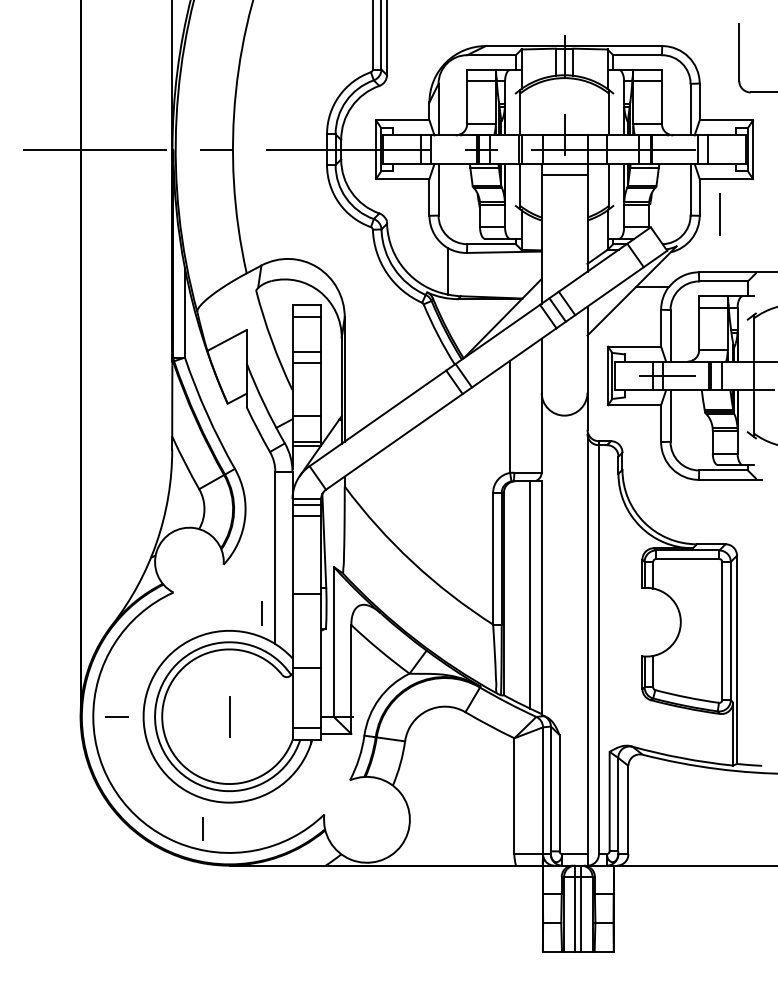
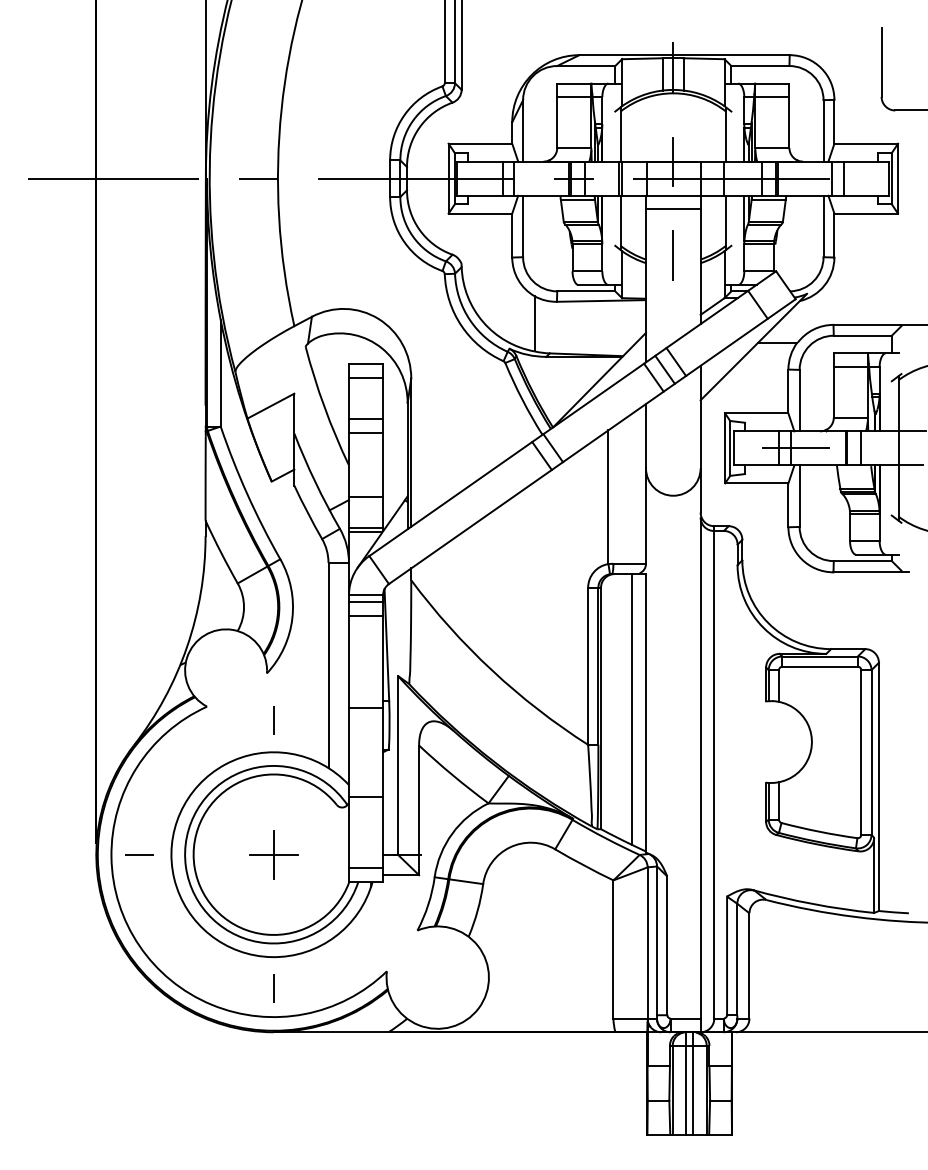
line: (719, 214) -> (673, 255), moved
line: (261, 613) -> (273, 720), moved
line: (229, 716) -> (273, 854), added
line: (202, 828) -> (273, 987), moved

